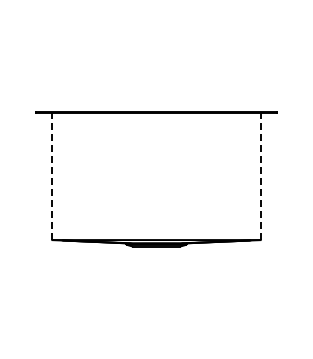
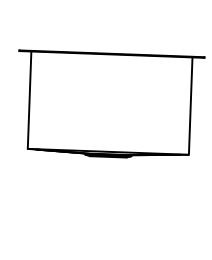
line: (51, 176) -> (29, 100), dashed -> solid
line: (261, 176) -> (190, 106), dashed -> solid

